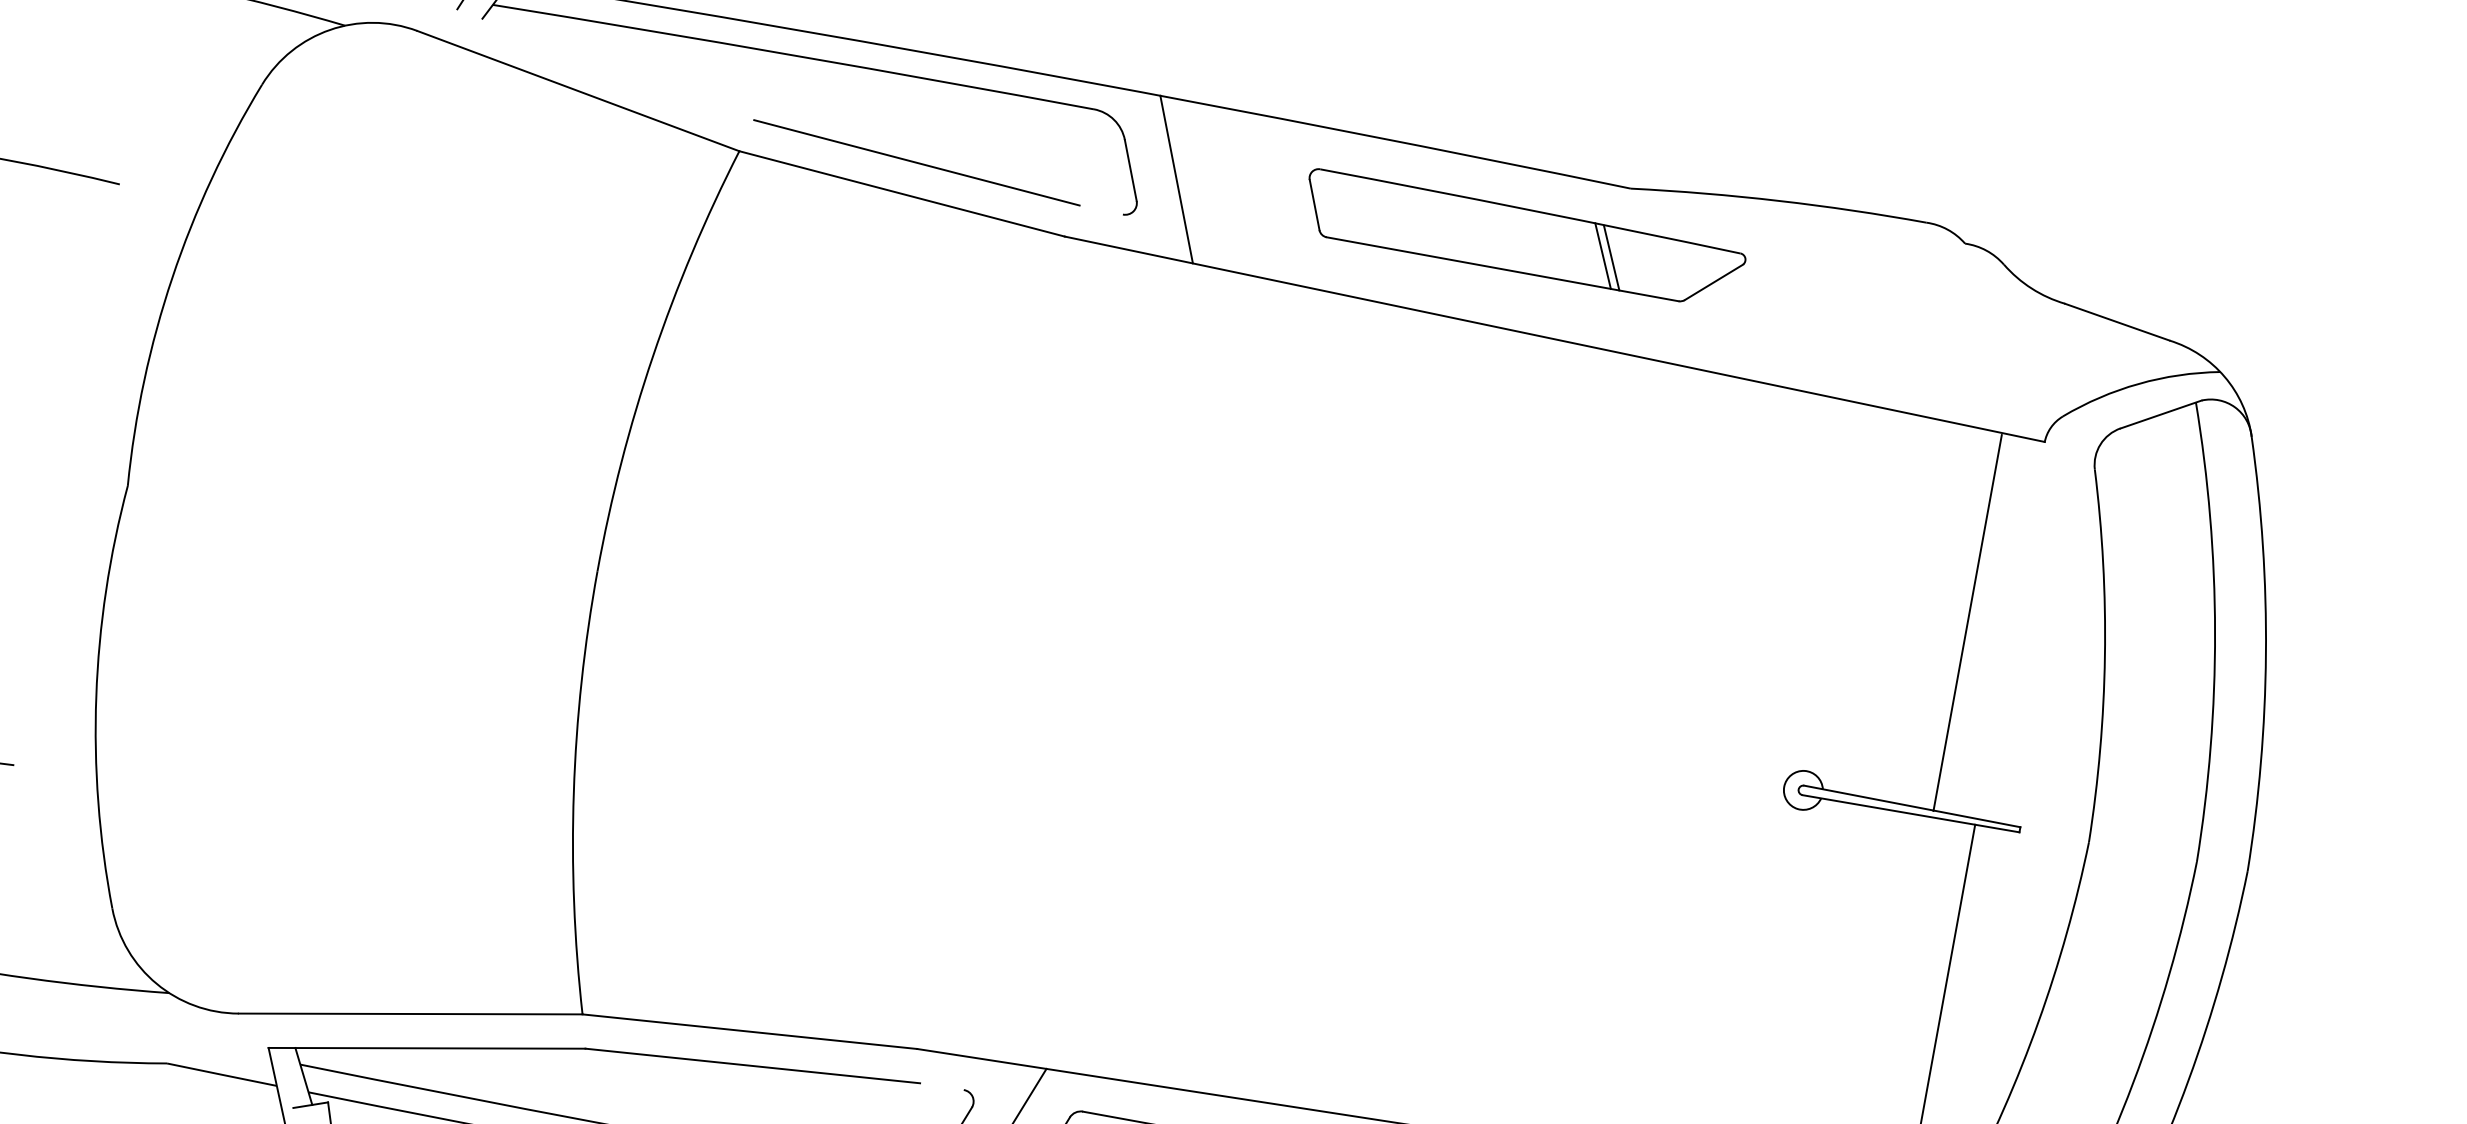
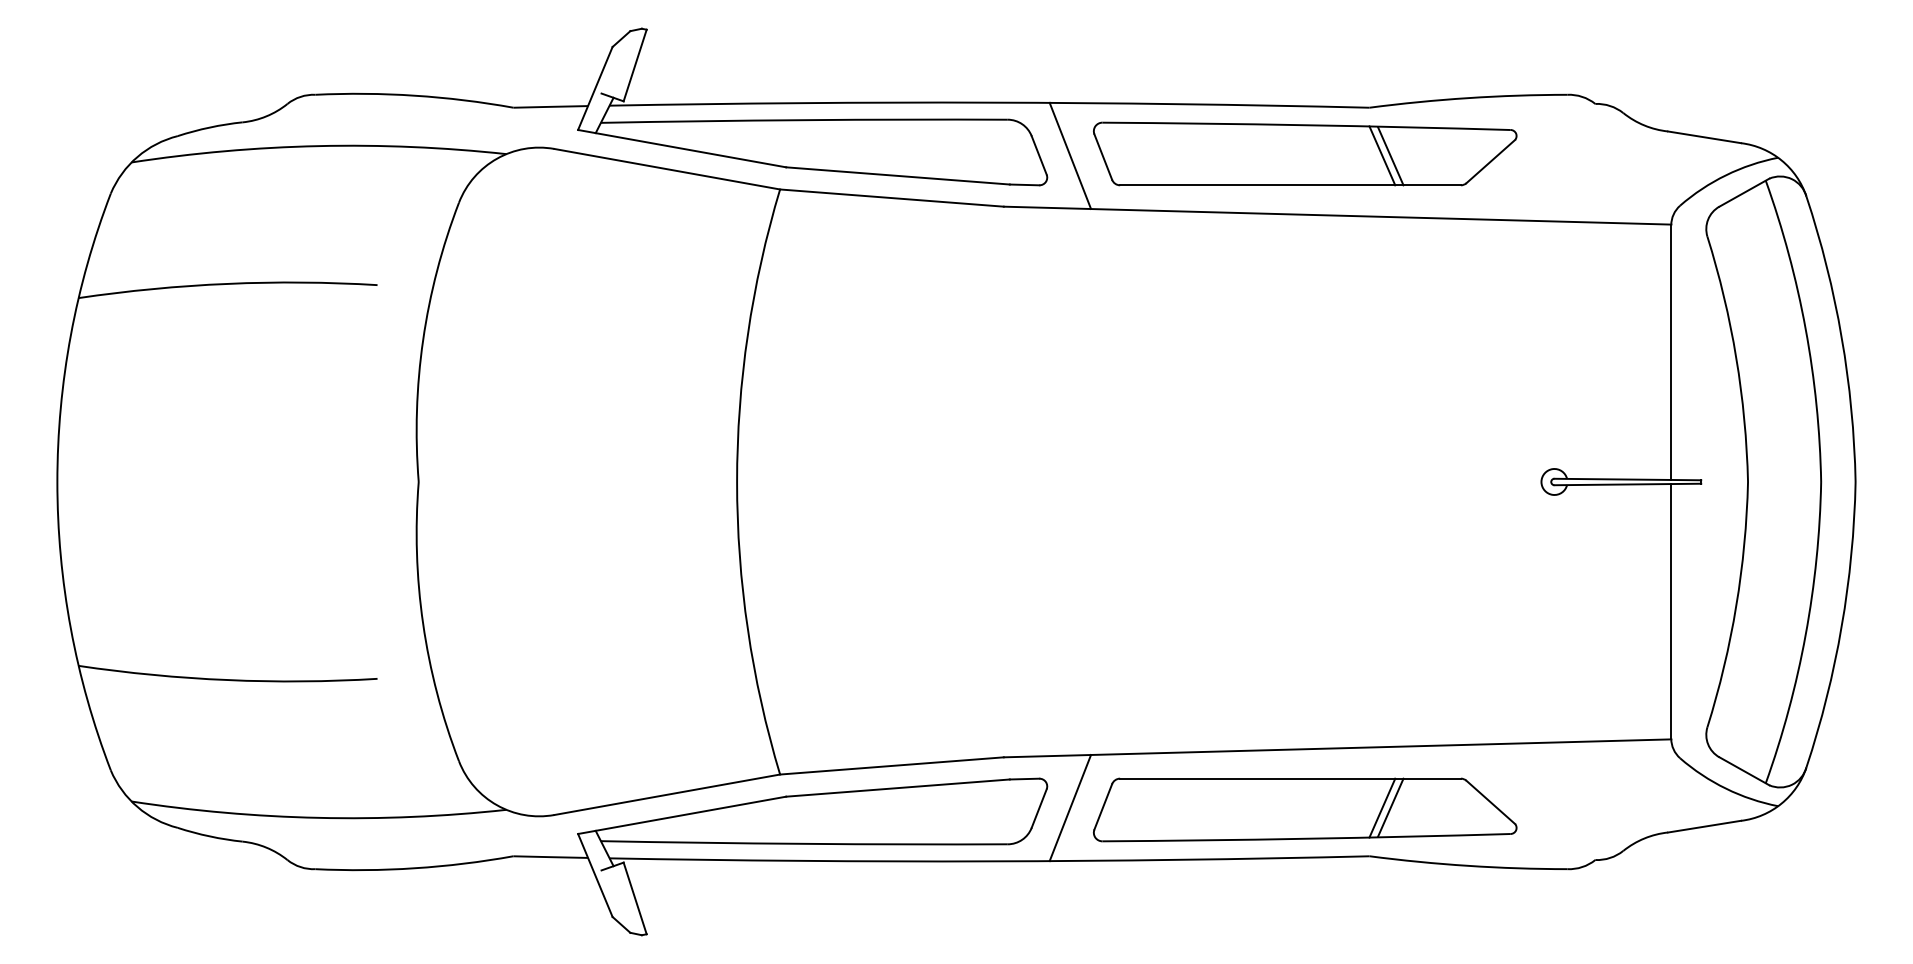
line: (606, 64) -> (682, 148), added
line: (1101, 209) -> (1024, 184), added
part: (1524, 239) -> (1305, 153), size x1.43
line: (1968, 622) -> (1671, 352), moved
line: (942, 1085) -> (1024, 778), added

